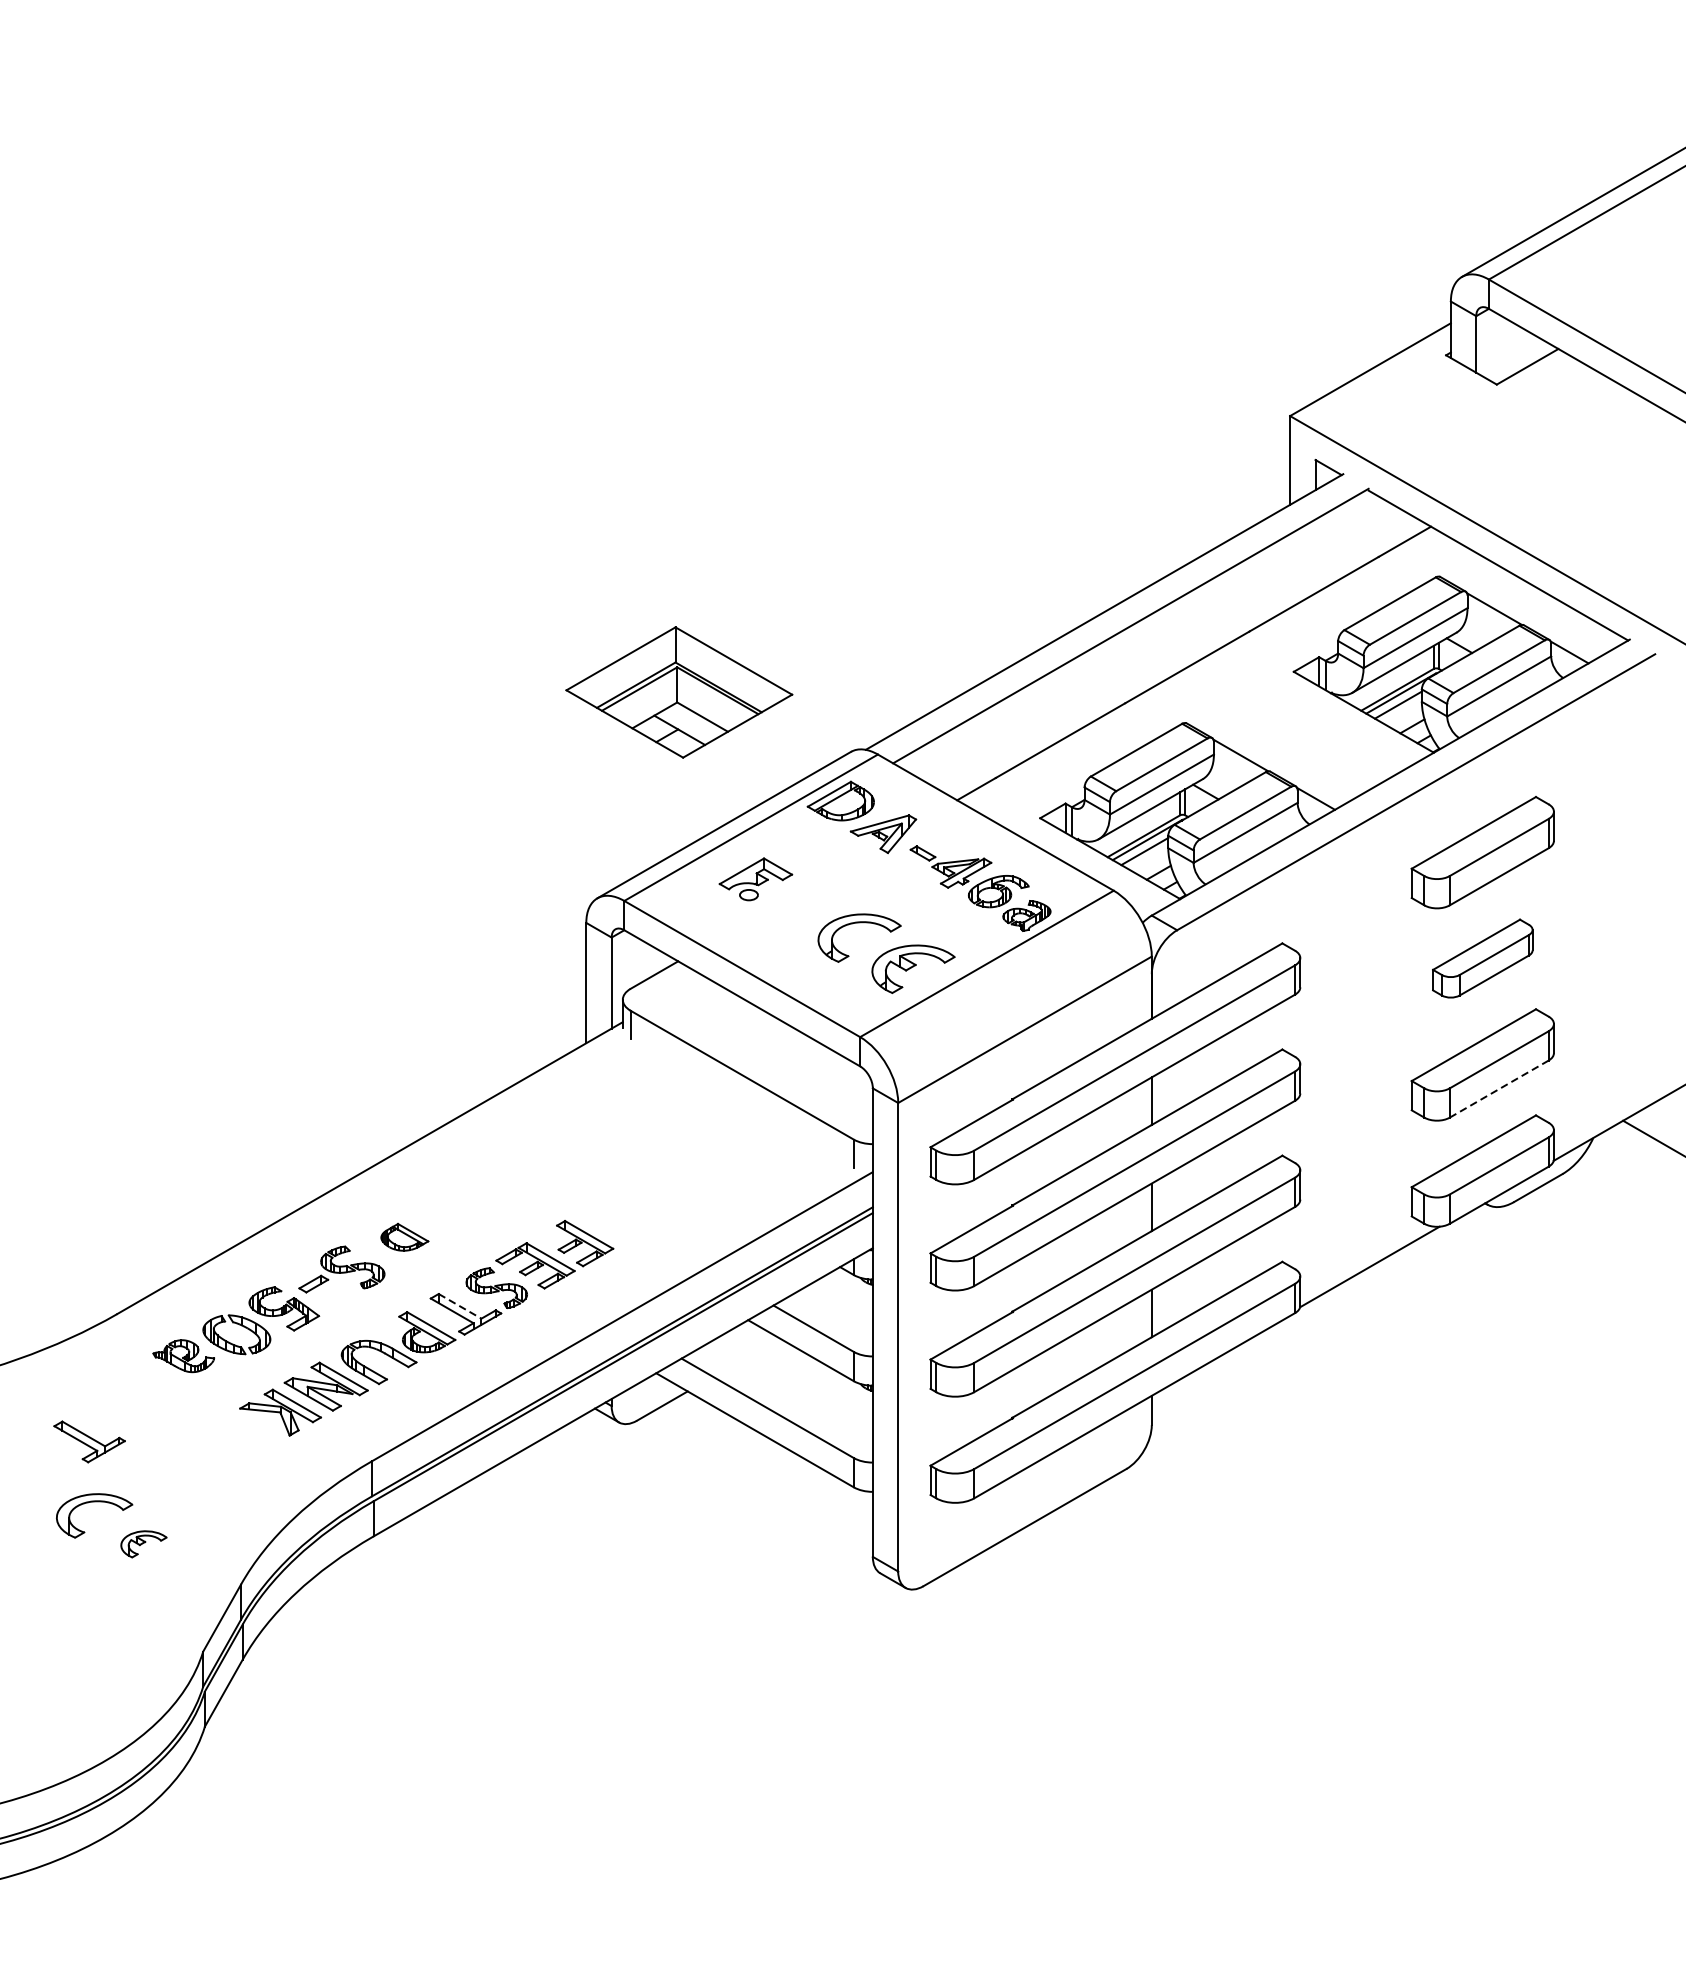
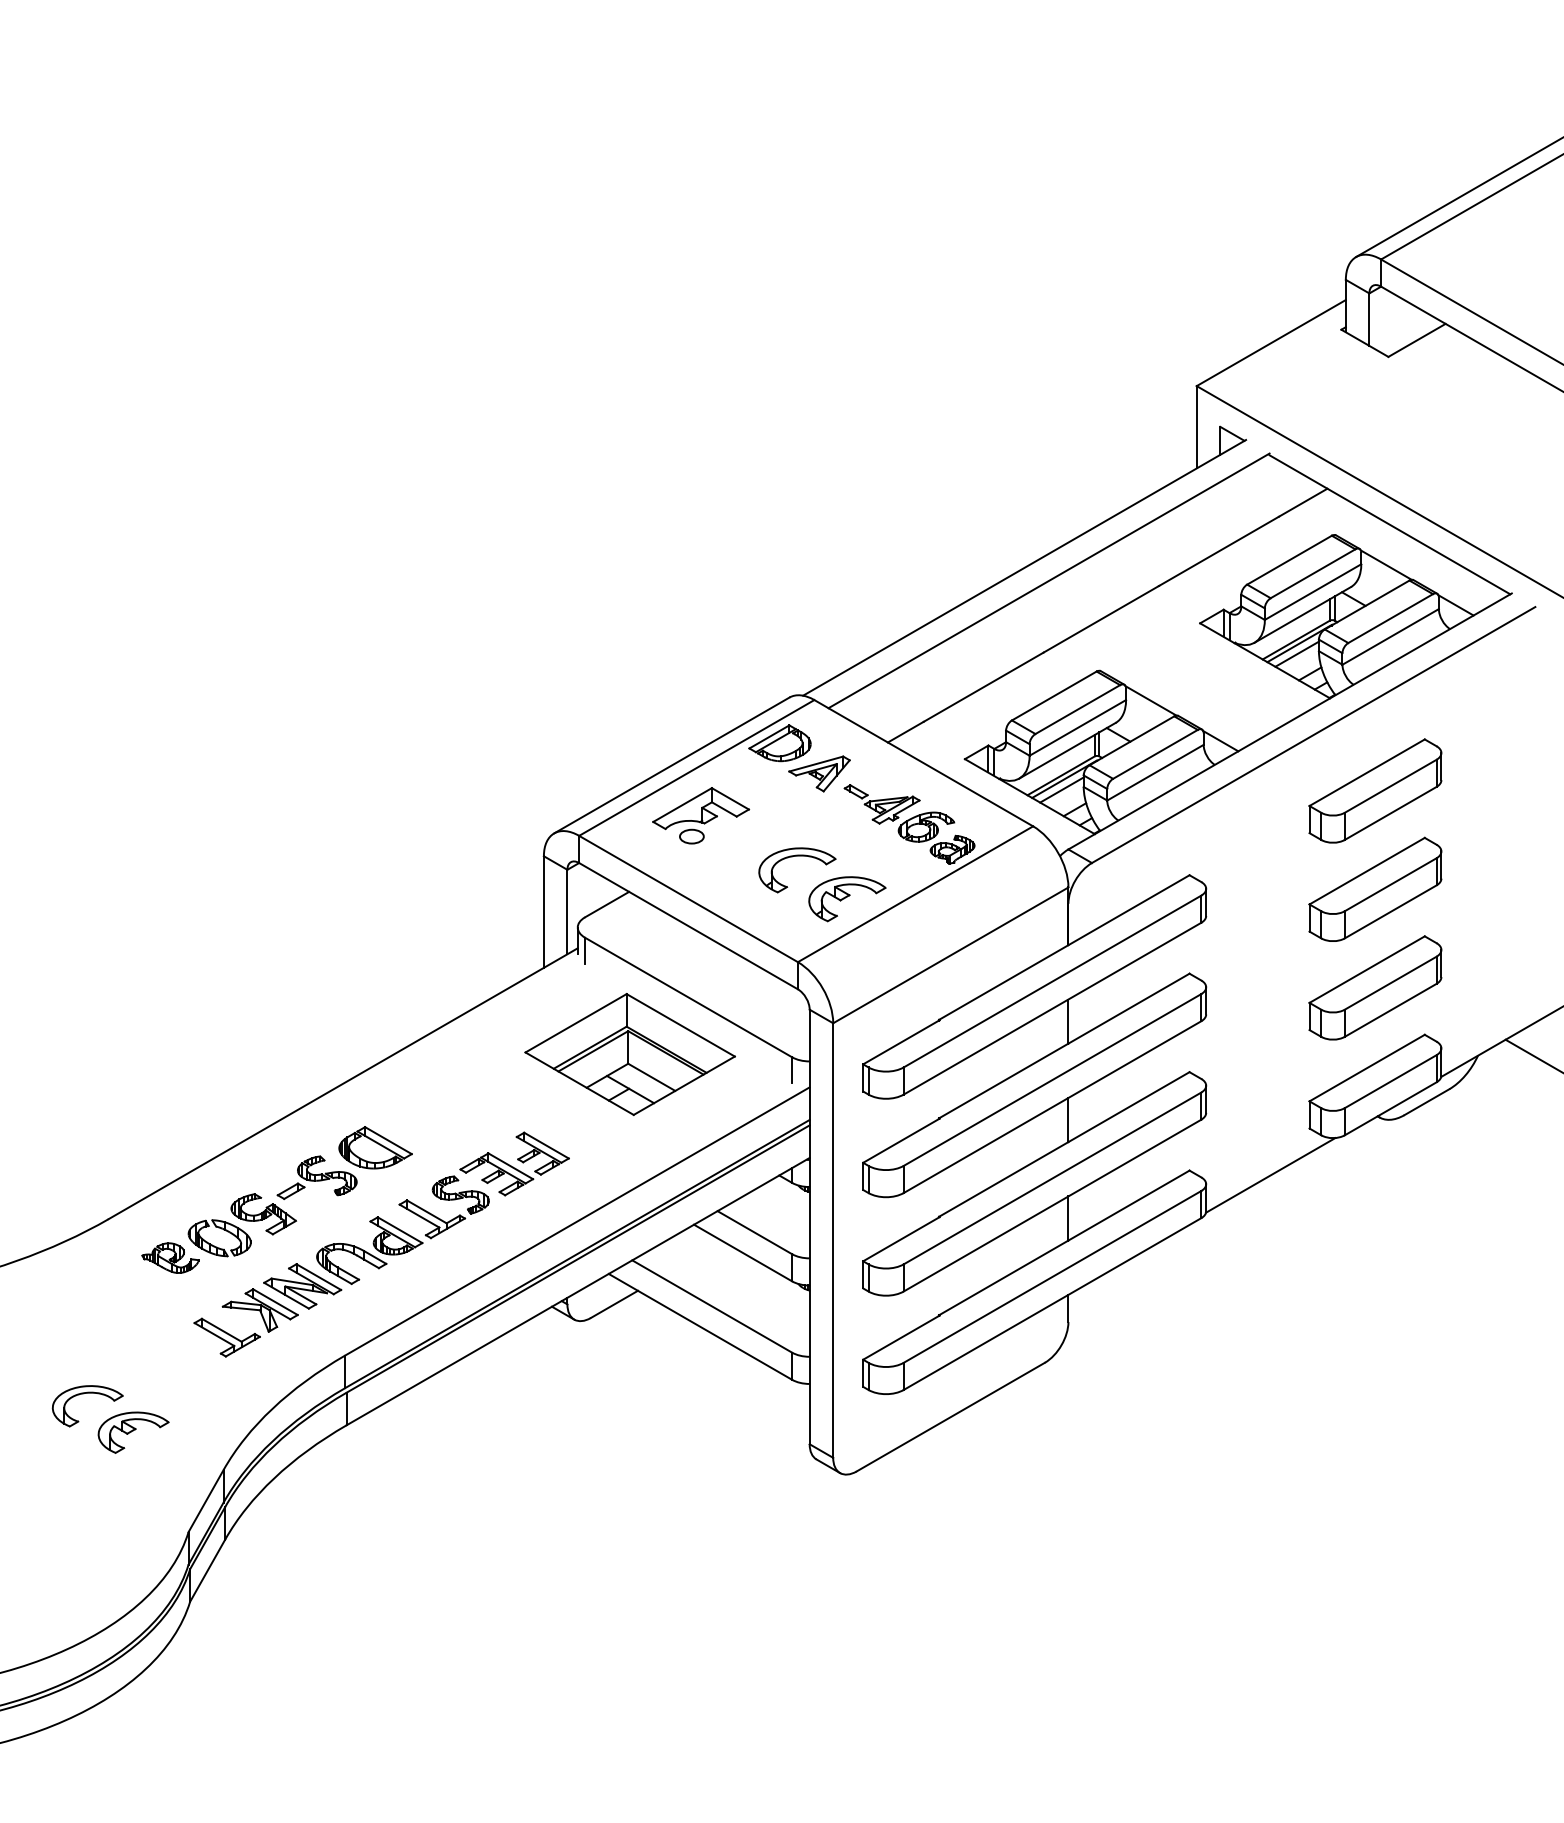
part: (678, 692) -> (629, 1054), moved
part: (756, 879) -> (701, 815), size x1.43
part: (1482, 957) -> (1375, 888), size x1.43
line: (1499, 1089) -> (1390, 1010), dashed -> solid
part: (404, 1236) -> (375, 1147), size x1.67
line: (459, 1305) -> (426, 1211), dashed -> solid
part: (88, 1441) -> (226, 1337), moved
part: (143, 1544) -> (133, 1432), size x1.67

